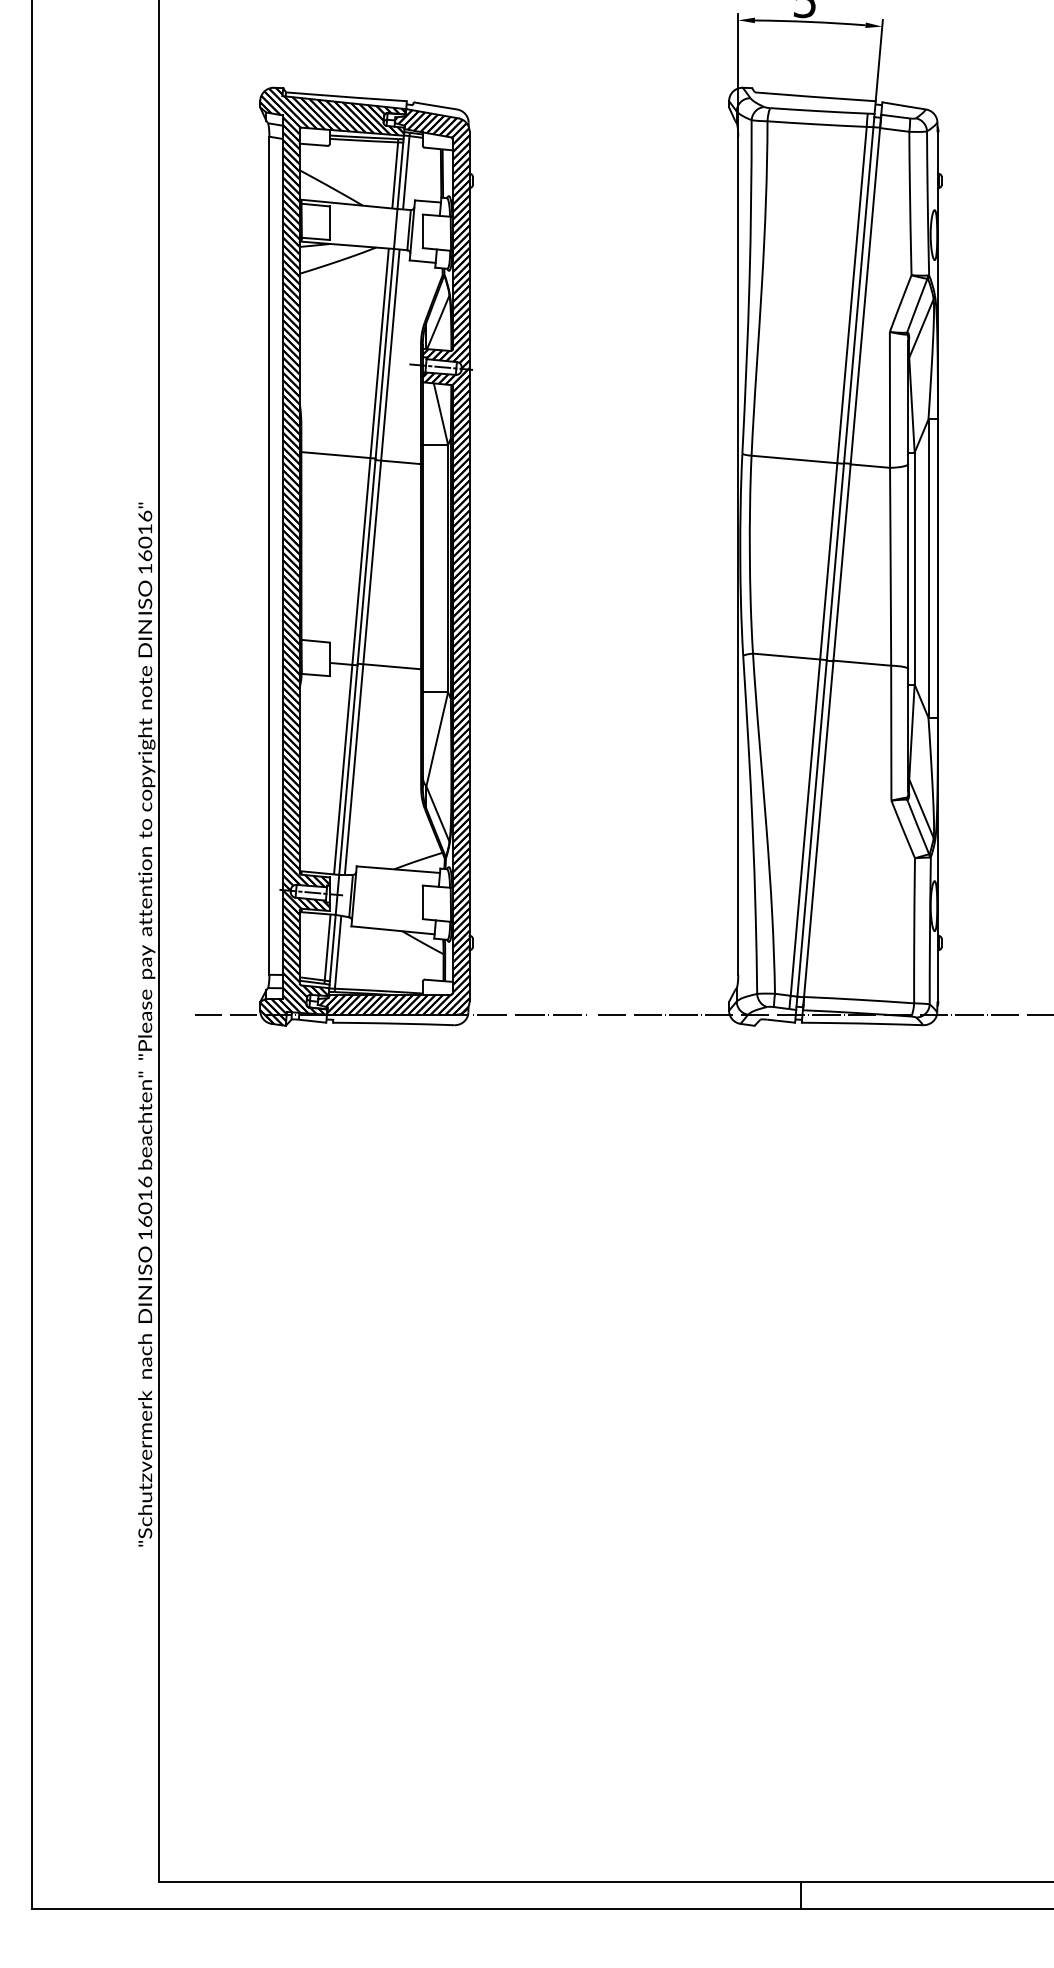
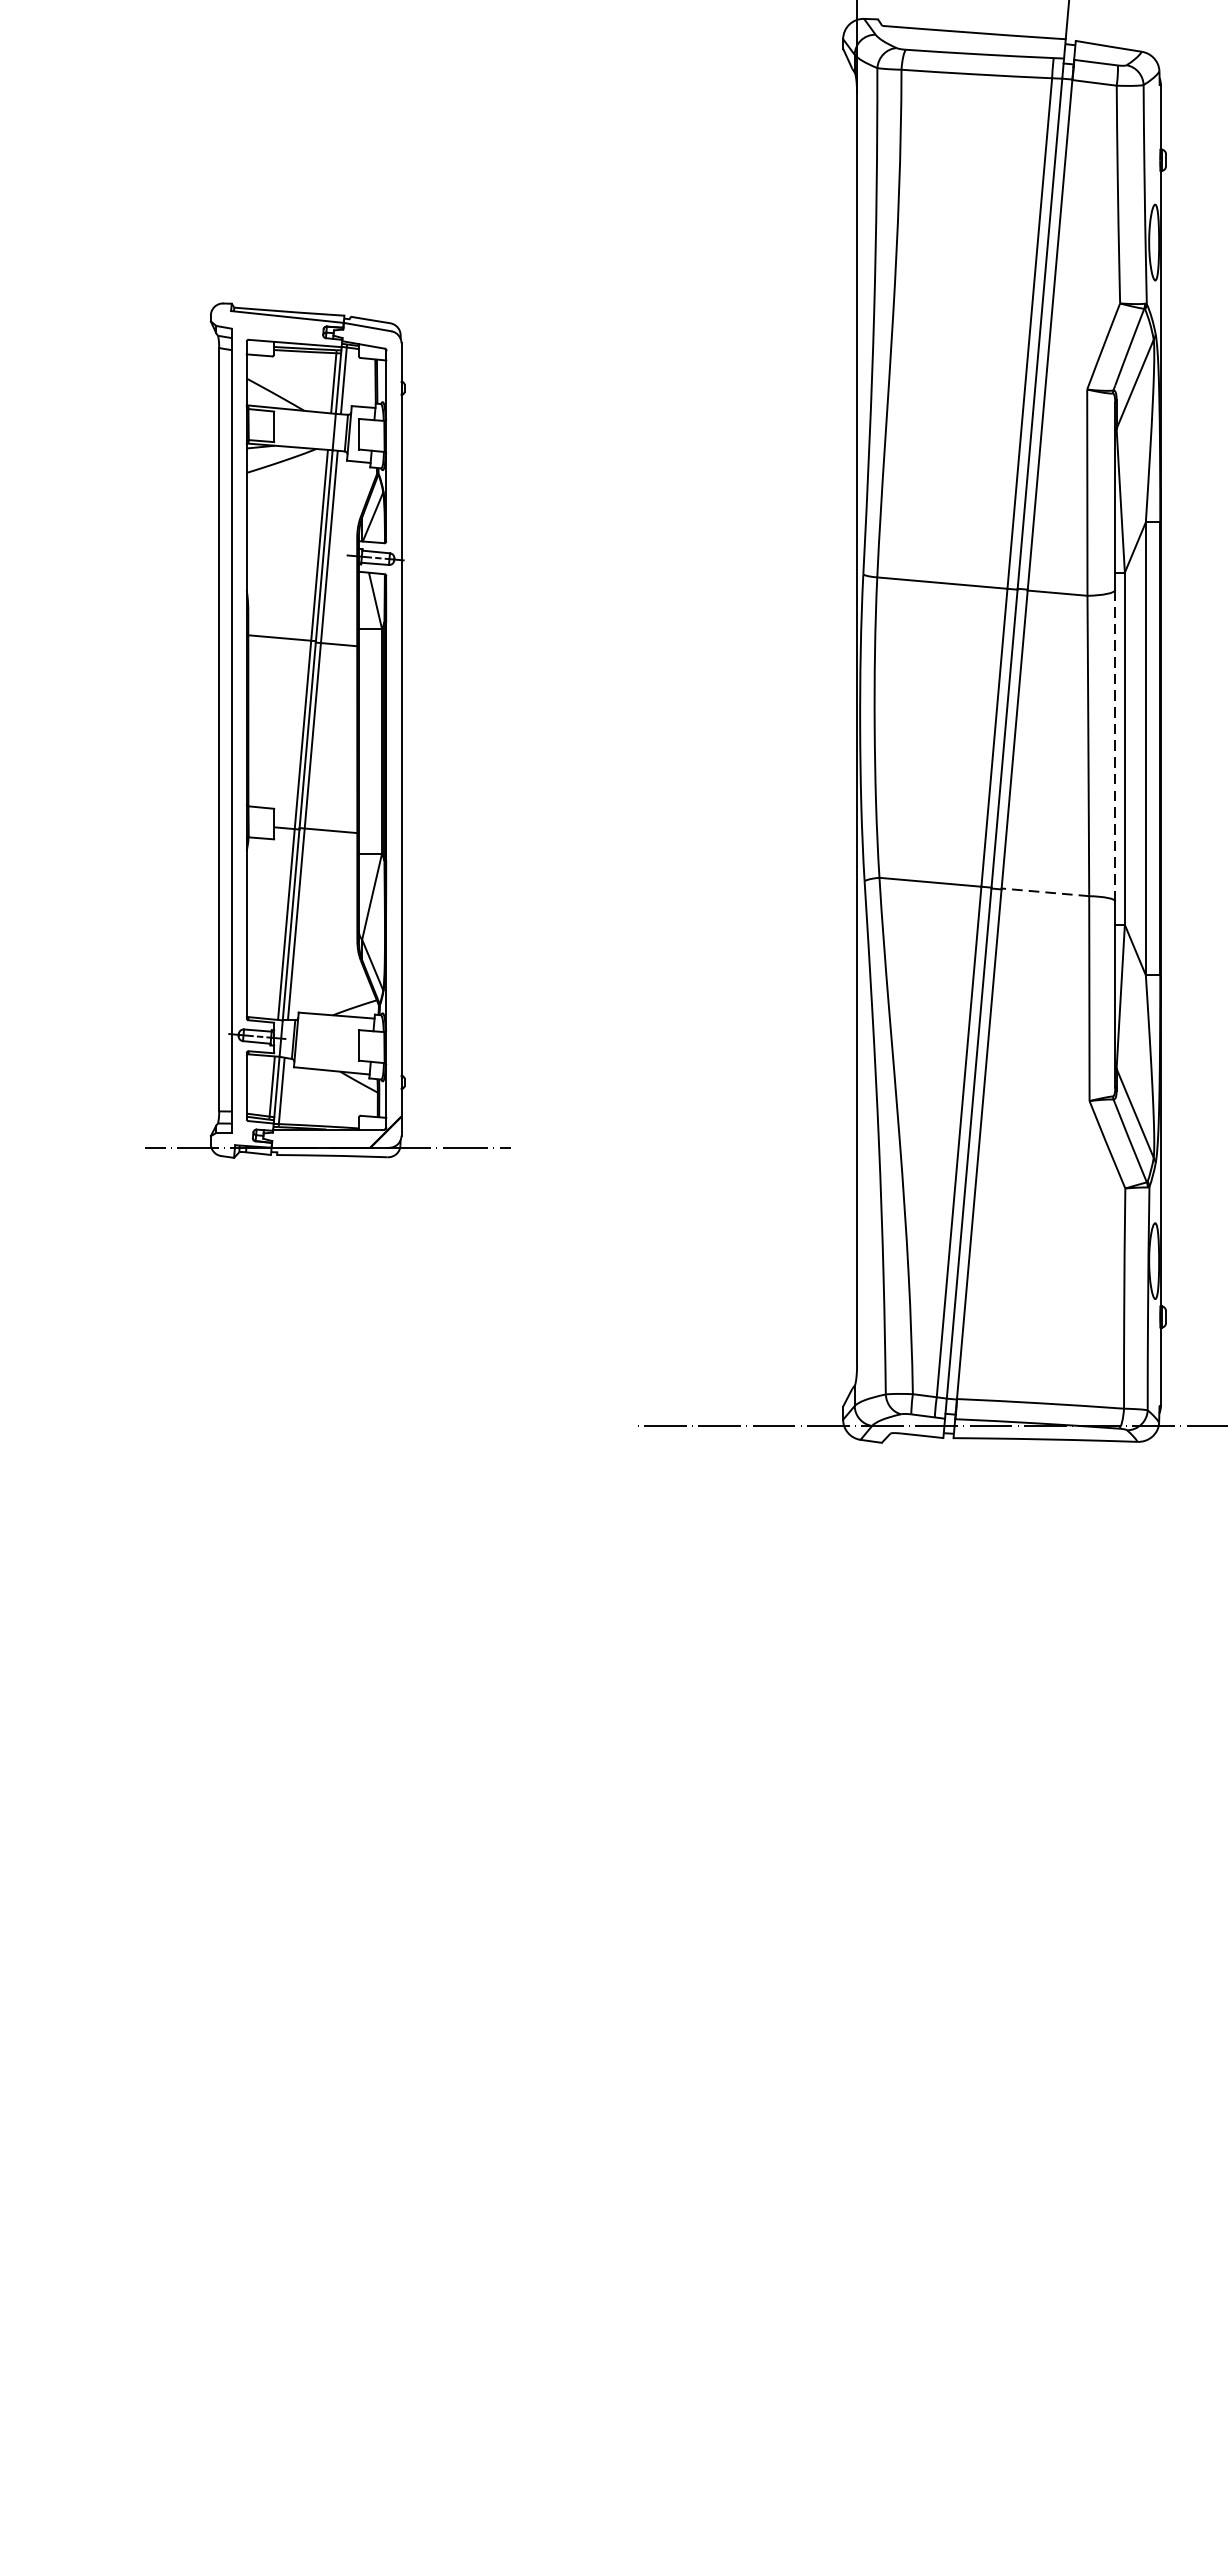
part: (390, 556) -> (329, 730), size x0.6
line: (908, 566) -> (1115, 745), solid -> dashed
line: (862, 663) -> (1045, 892), solid -> dashed

